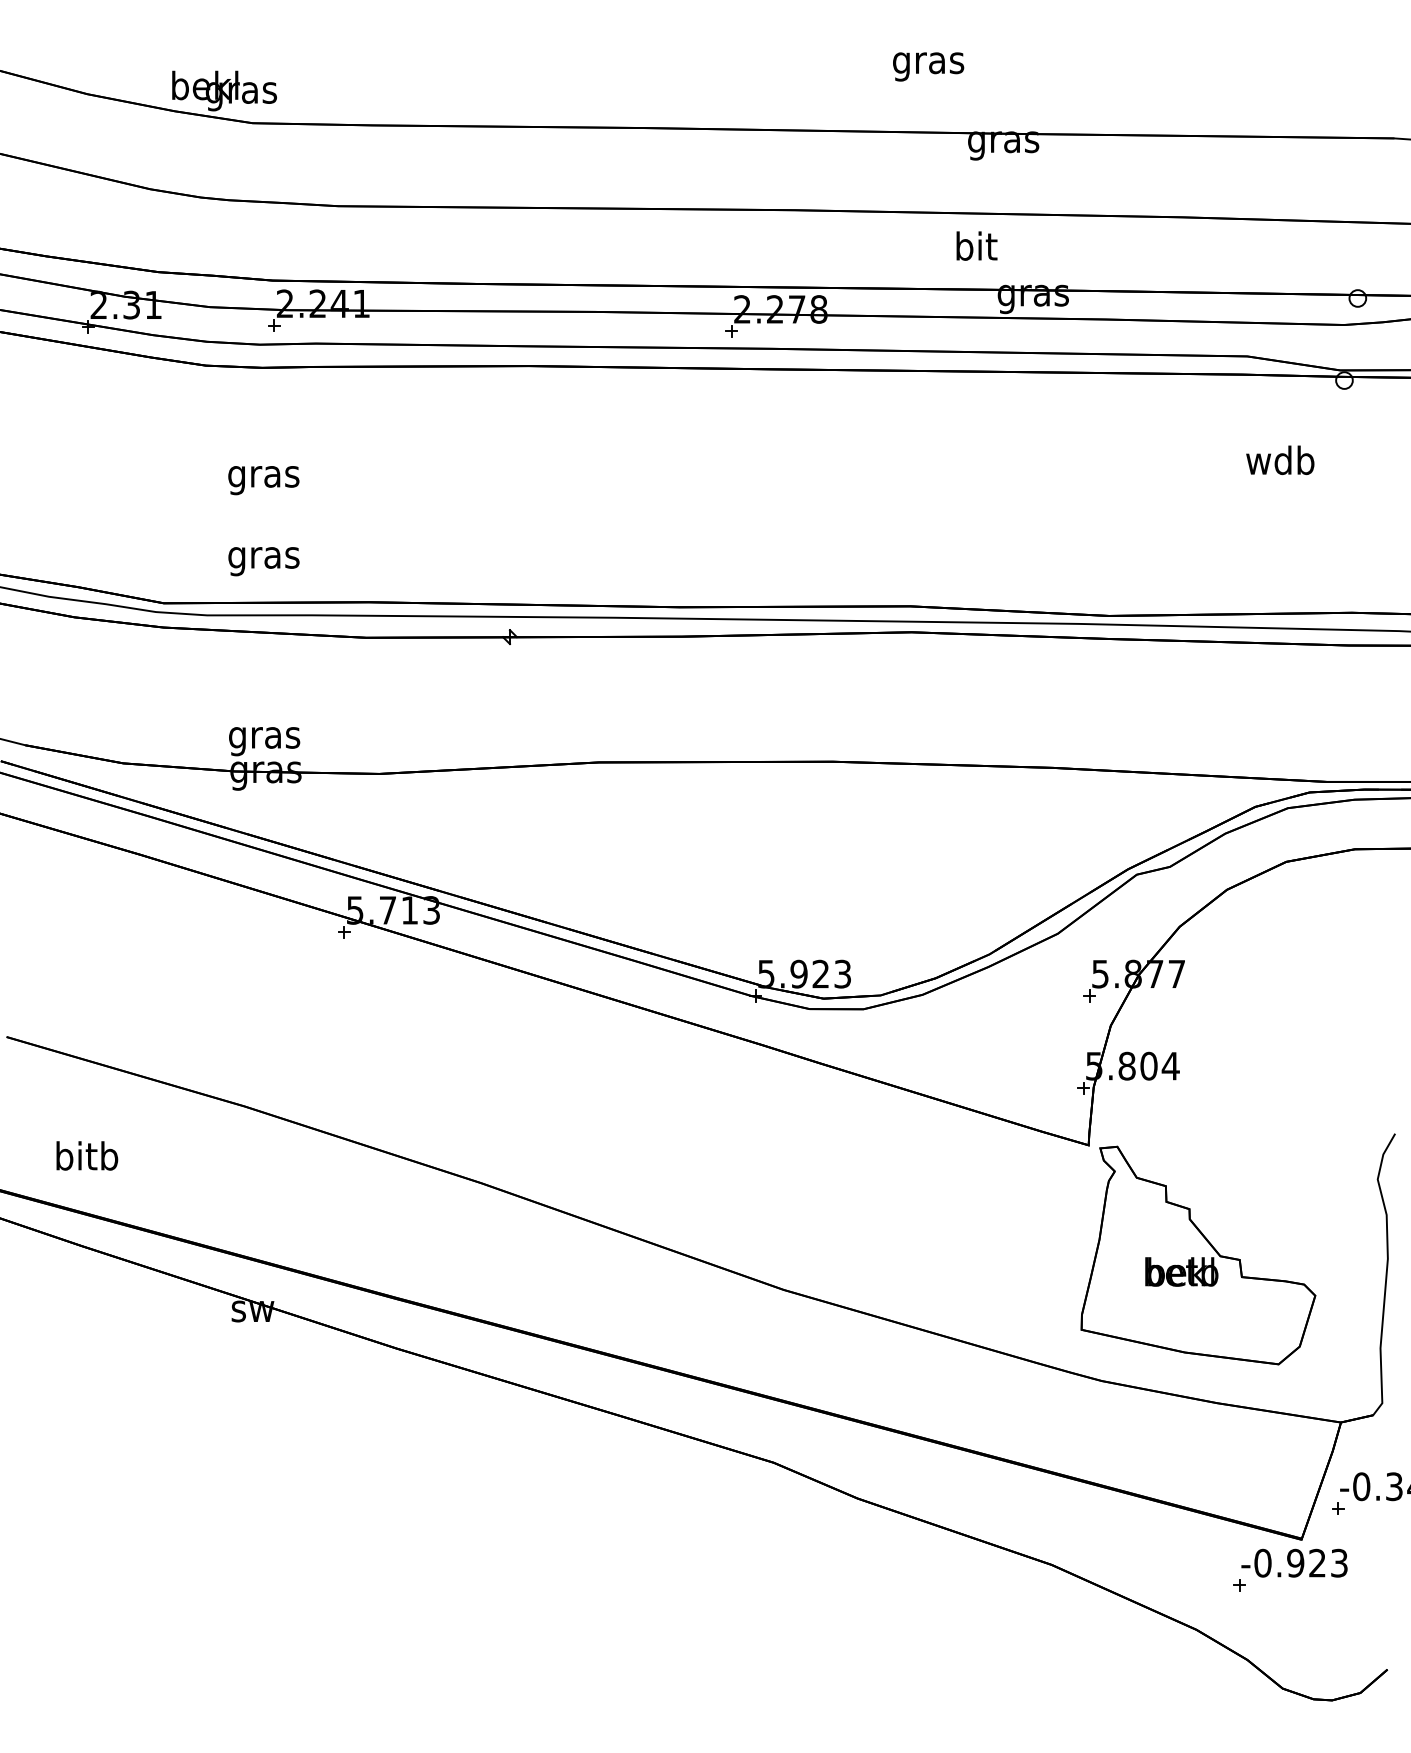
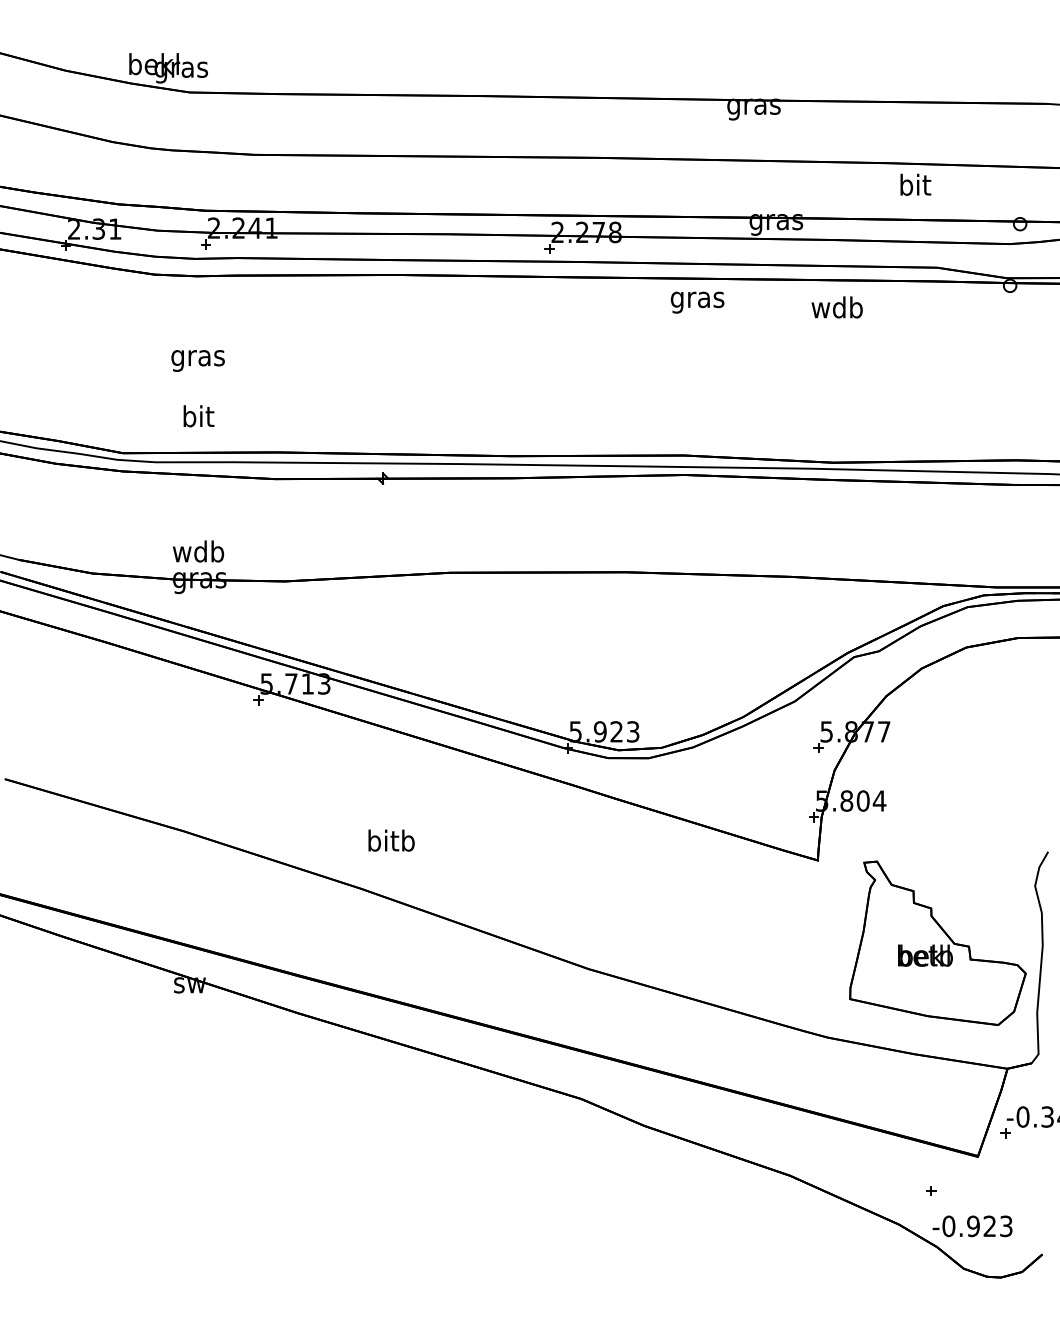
text: (928, 66) -> (697, 302), moved
text: (976, 245) -> (915, 184), moved
text: (1280, 459) -> (837, 306), moved
text: (263, 557) -> (197, 418), gras -> bit
text: (264, 737) -> (198, 554), gras -> wdb
text: (87, 1155) -> (391, 840), moved
part: (1198, 1255) -> (938, 943), moved
text: (1294, 1562) -> (972, 1225), moved

